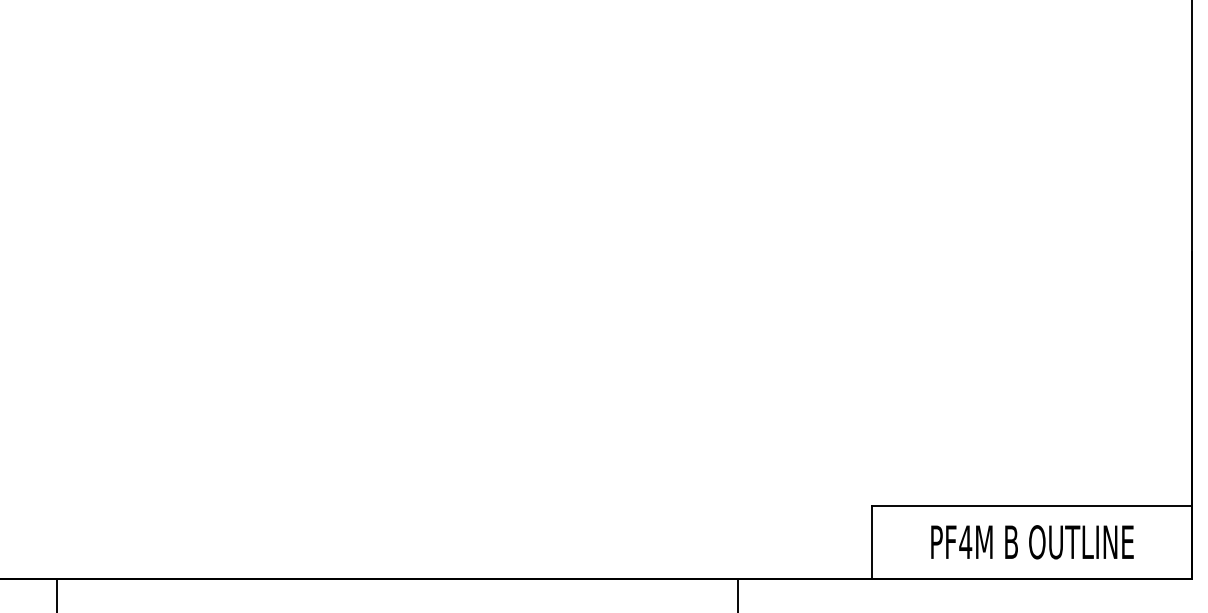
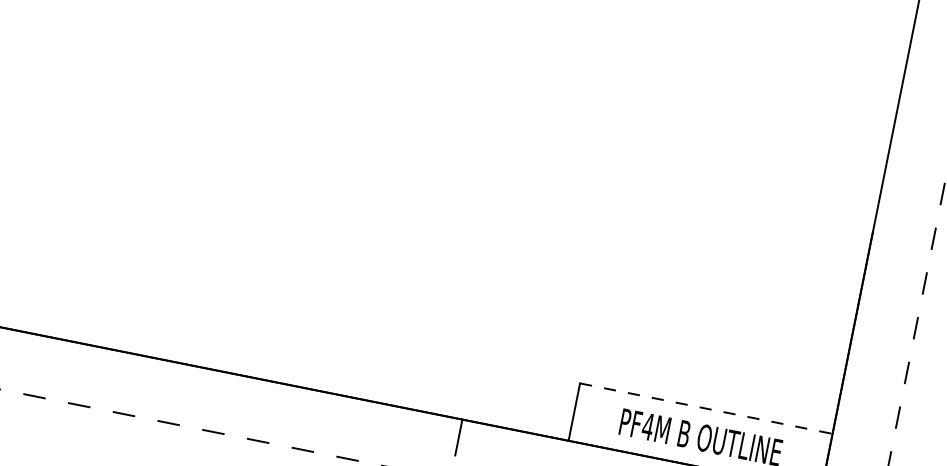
line: (1032, 505) -> (706, 408), solid -> dashed

